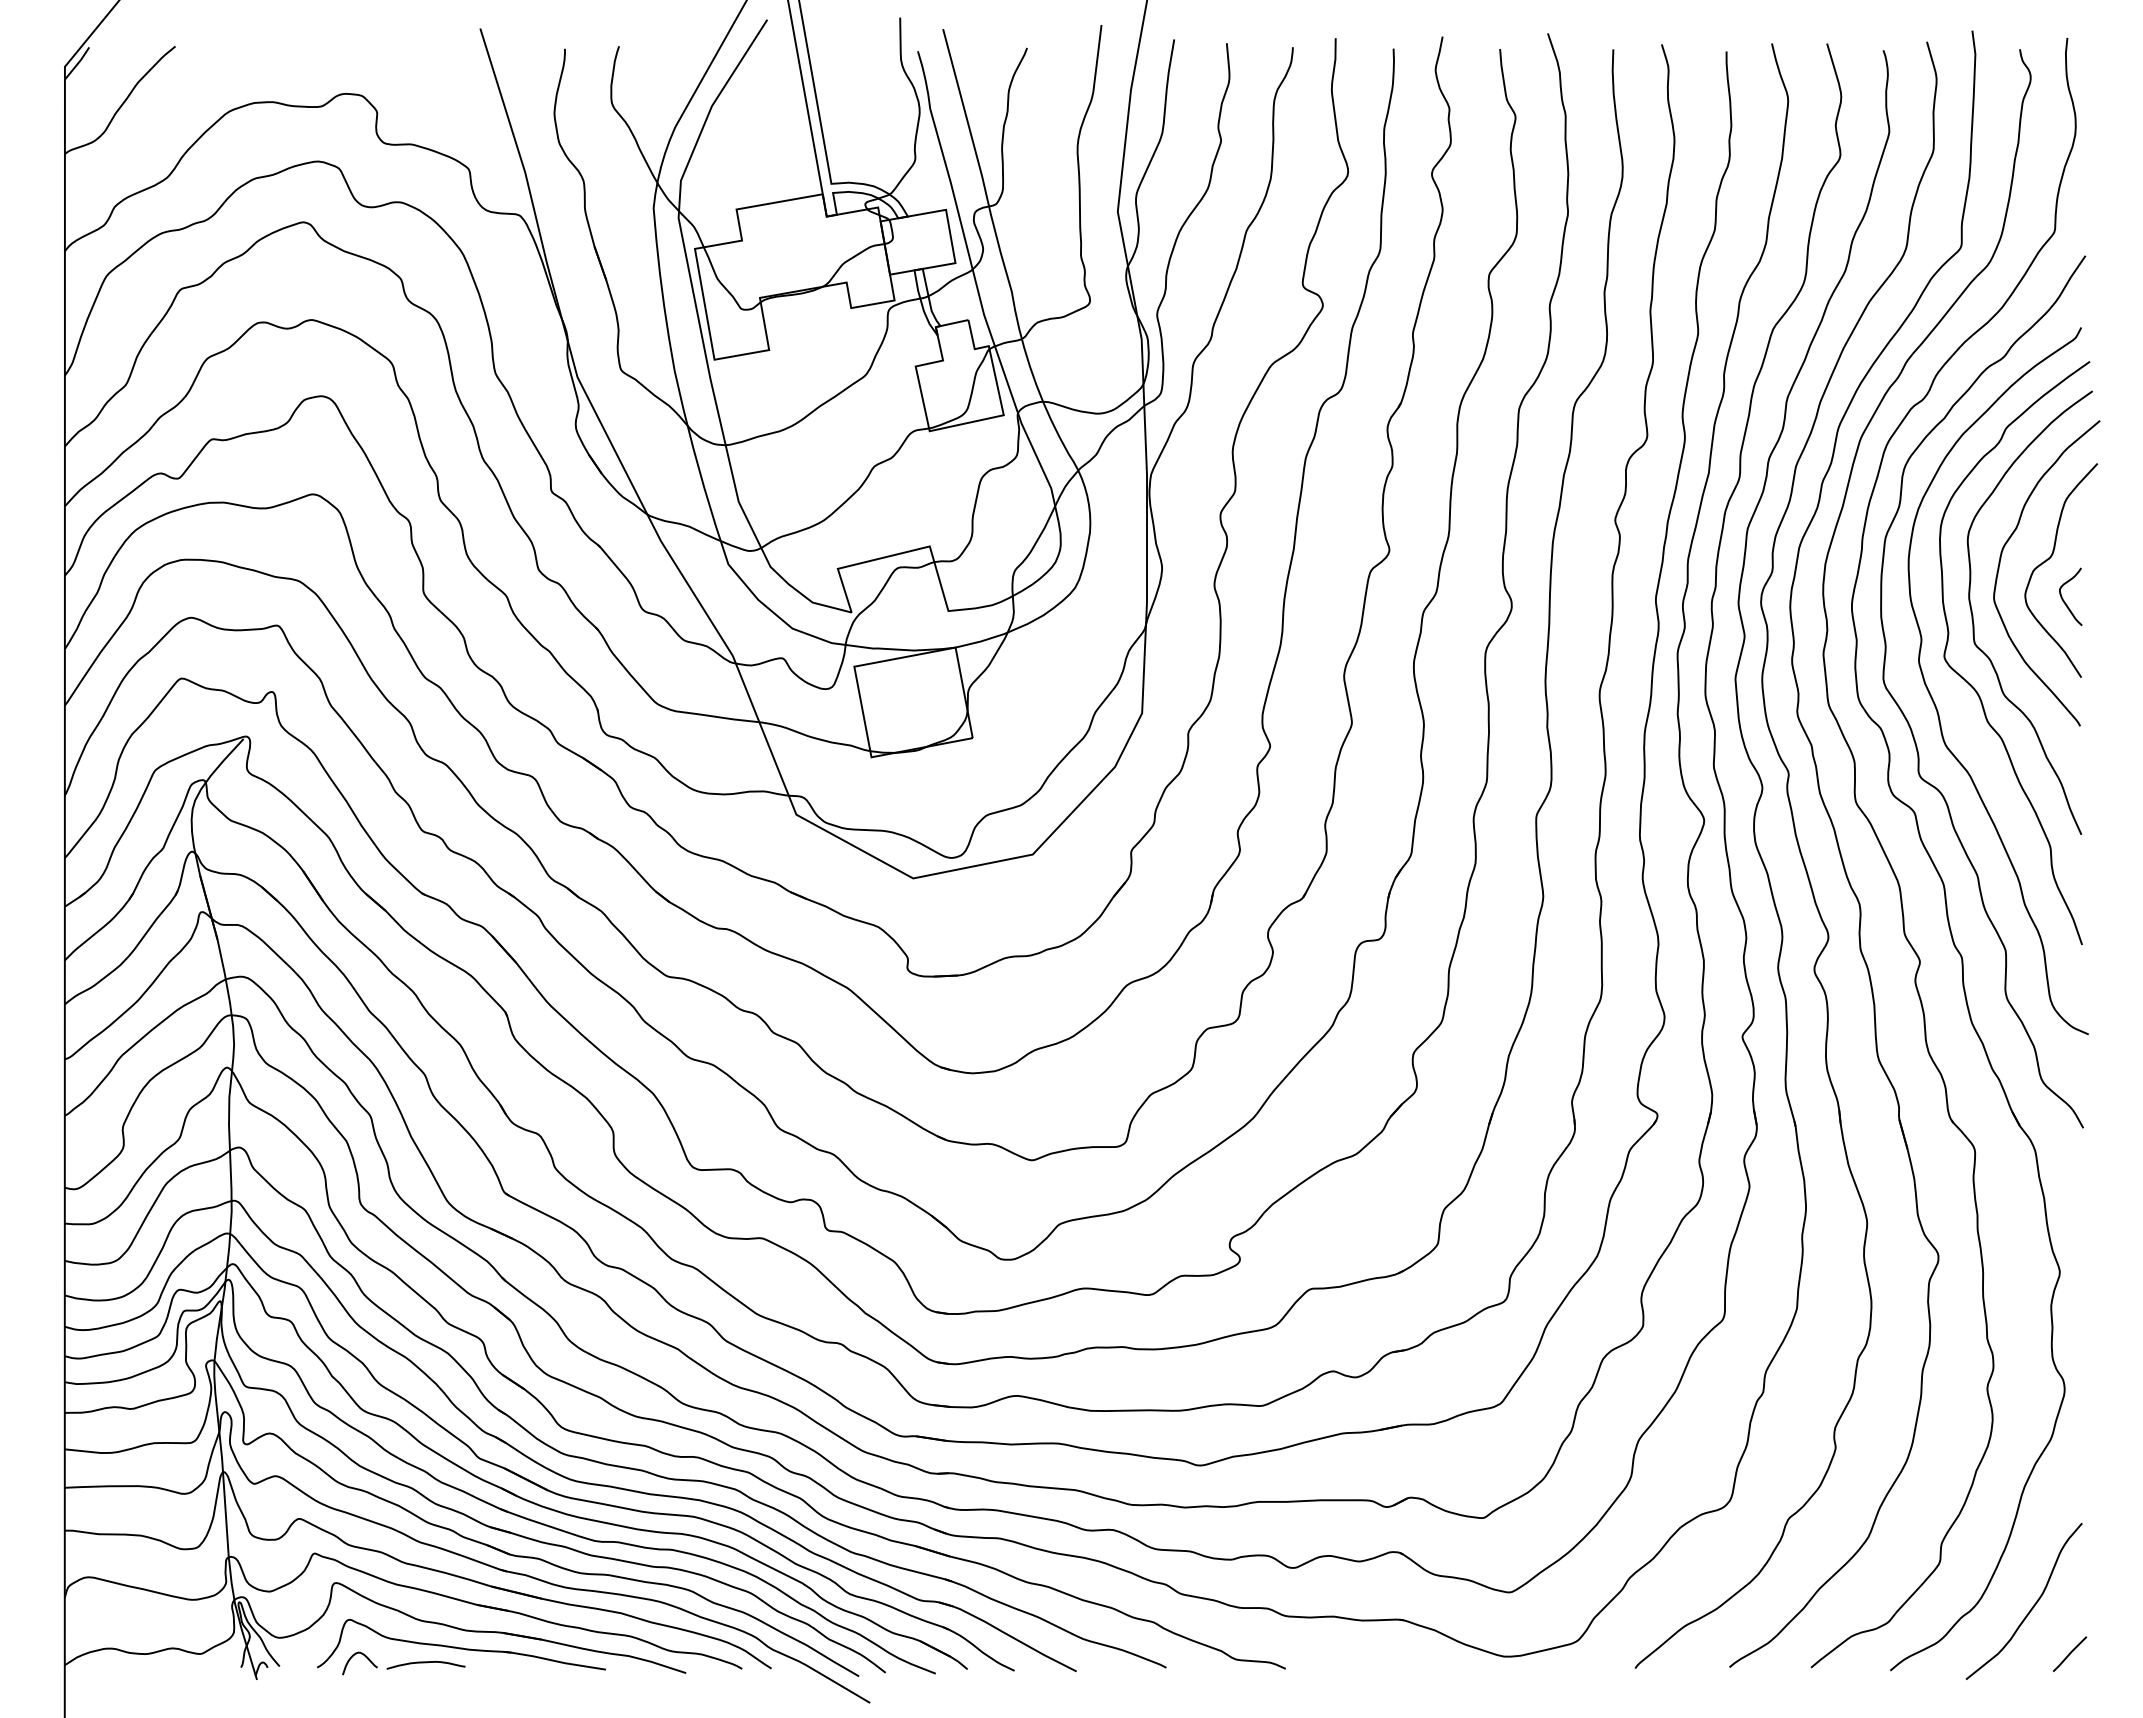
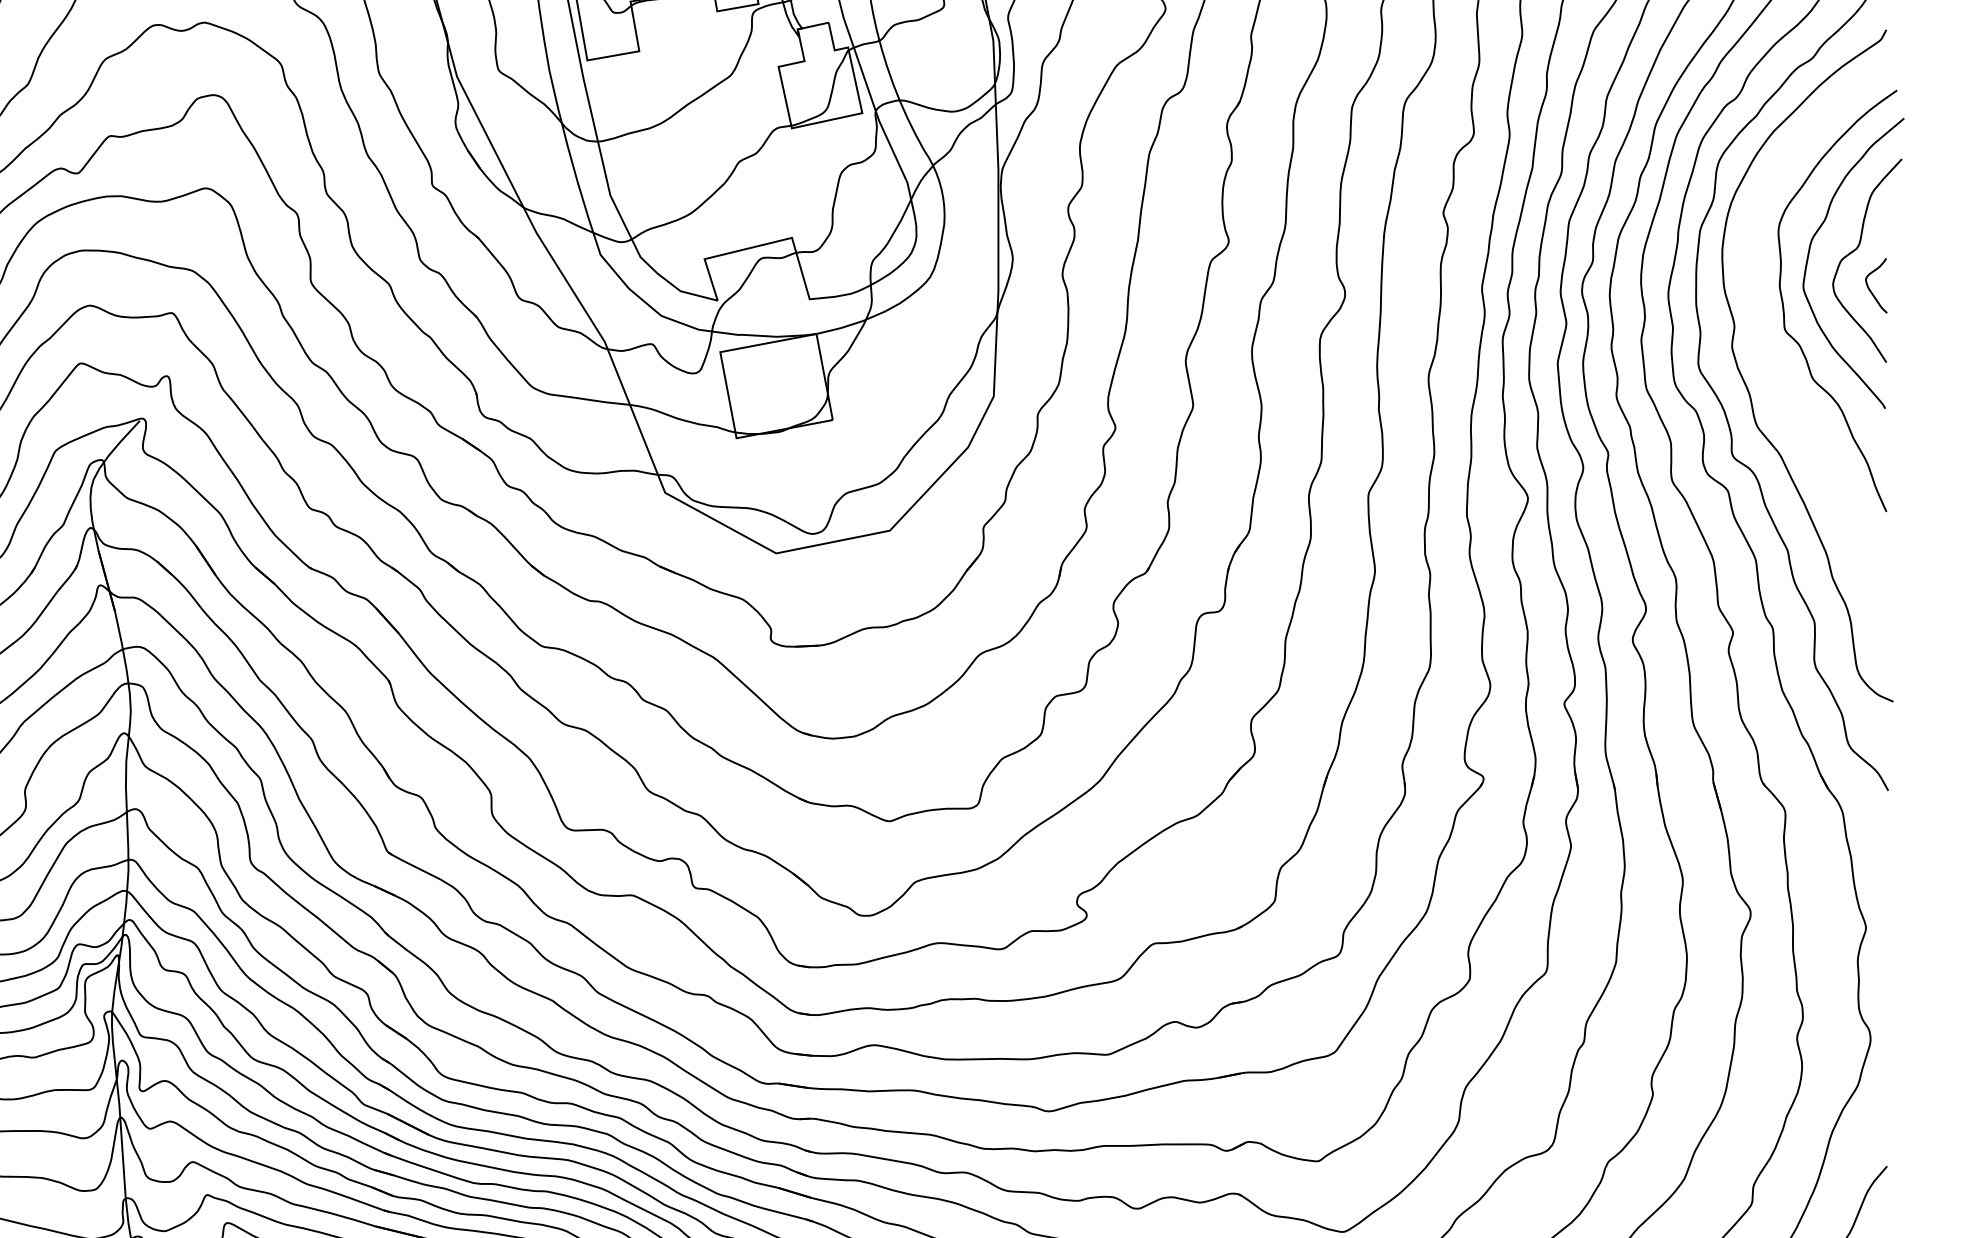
curve: (1974, 687) -> (1784, 371), removed

